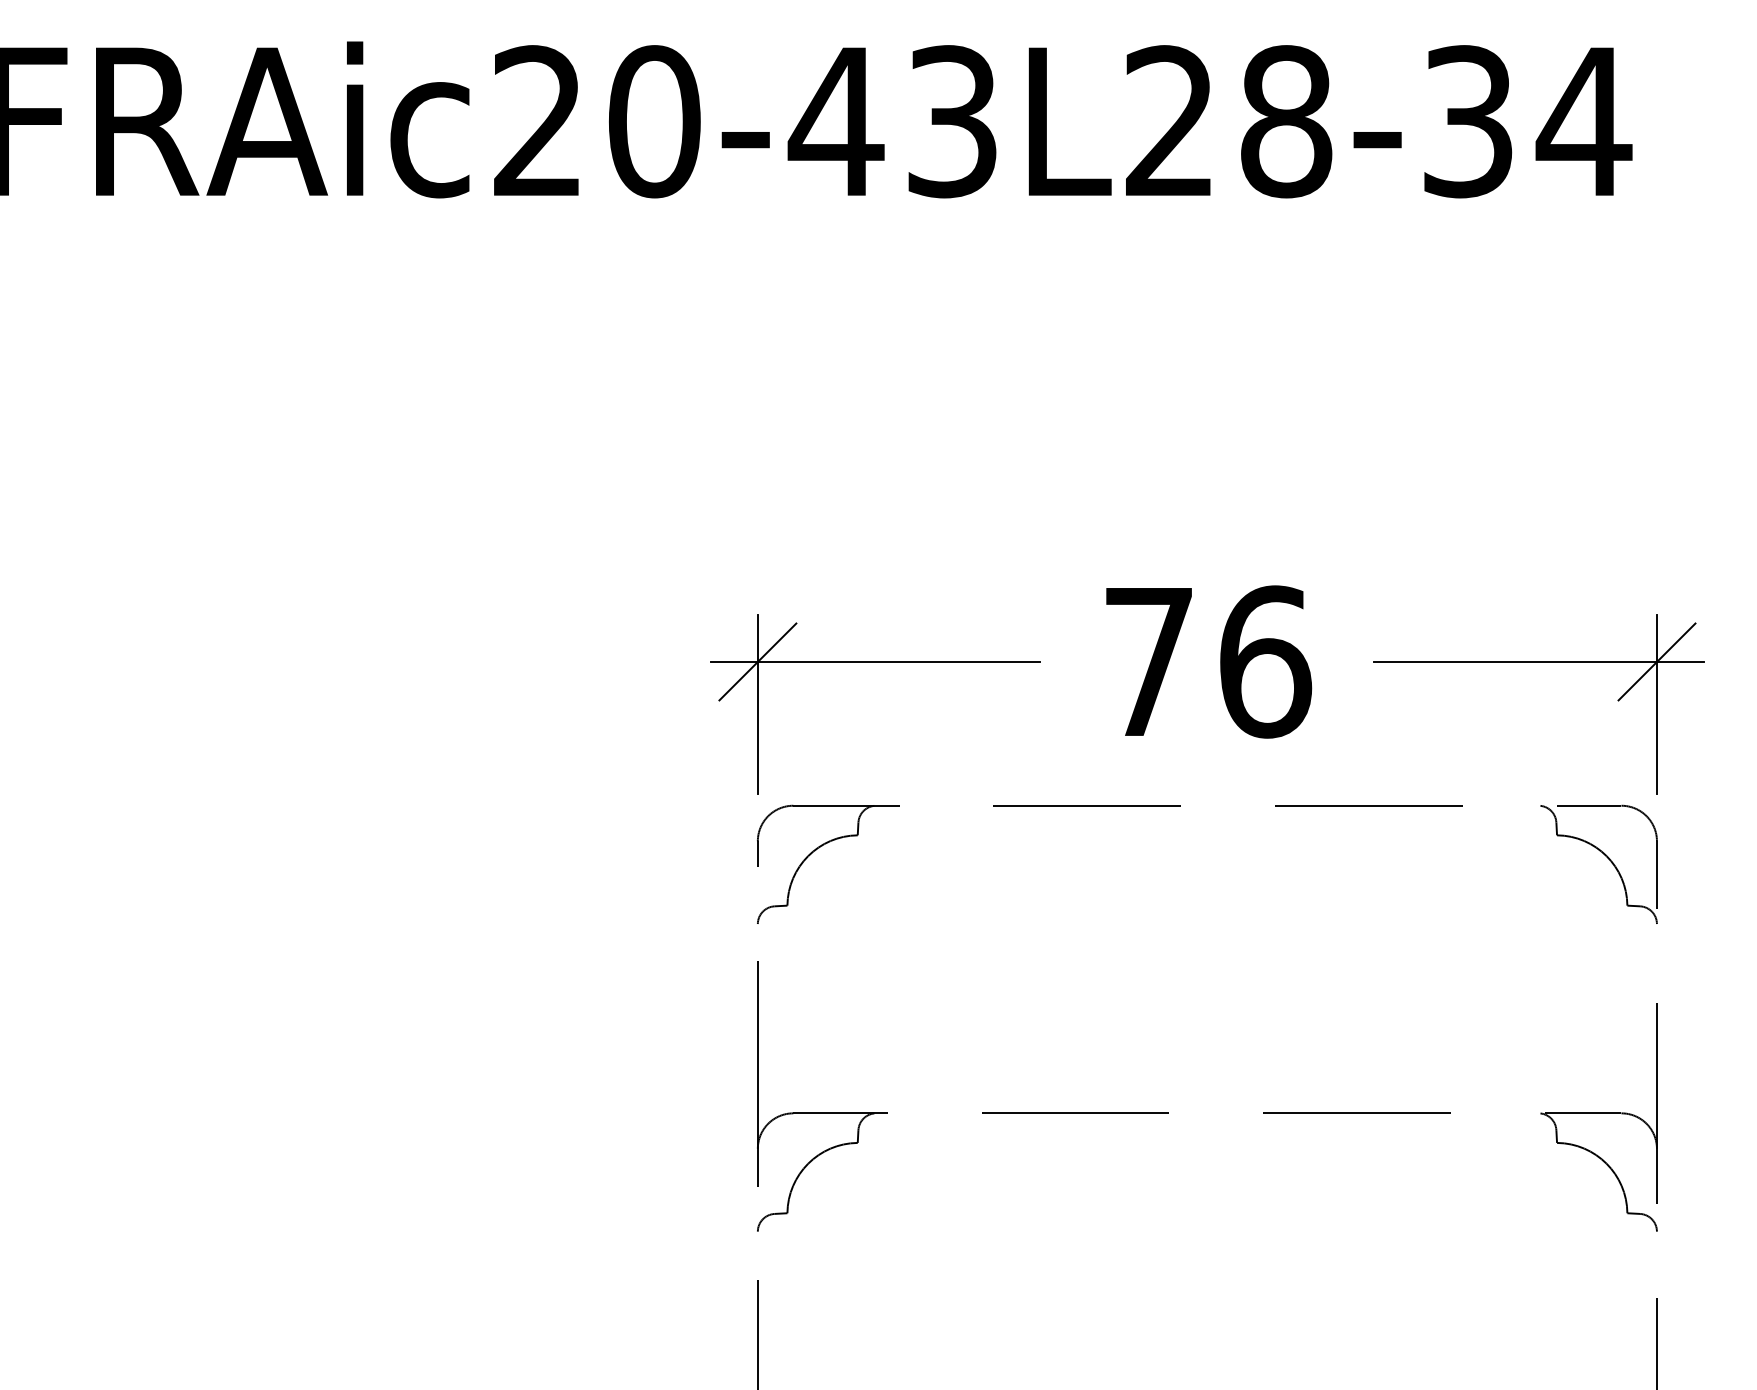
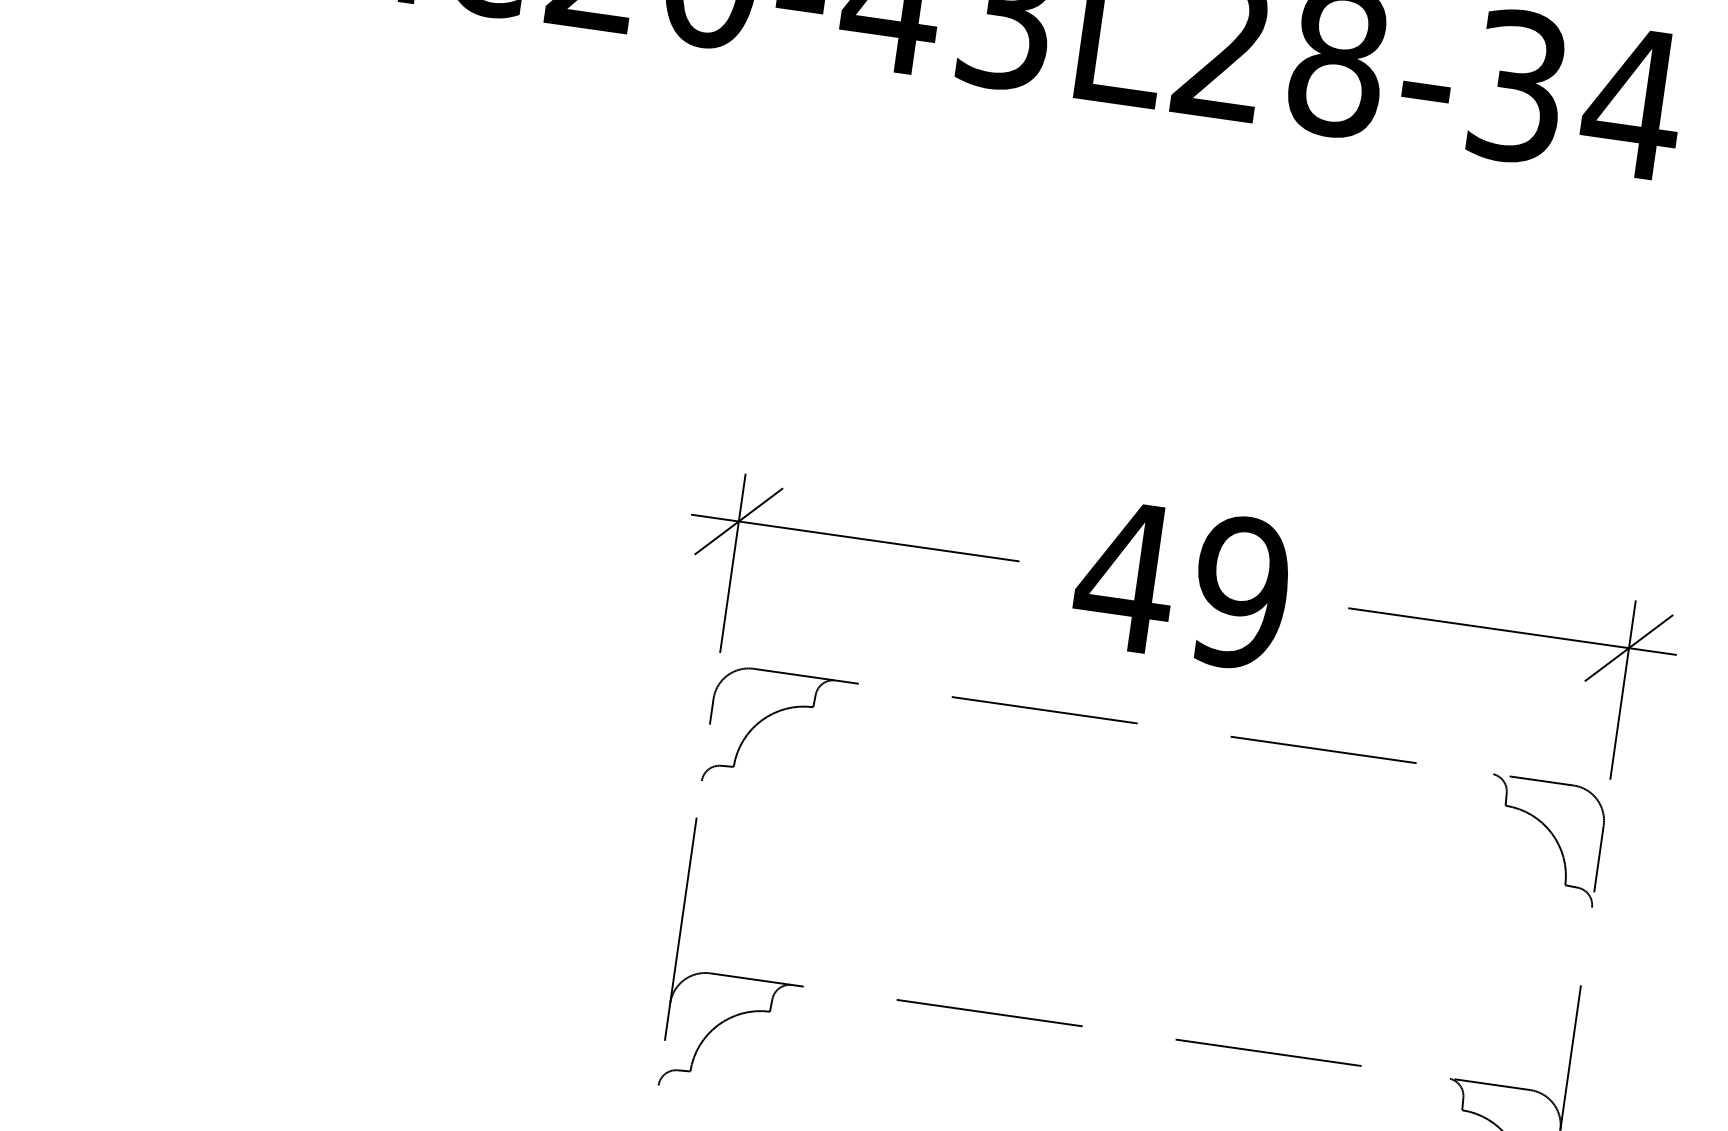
text: (1206, 661) -> (1183, 584), 76 -> 49

